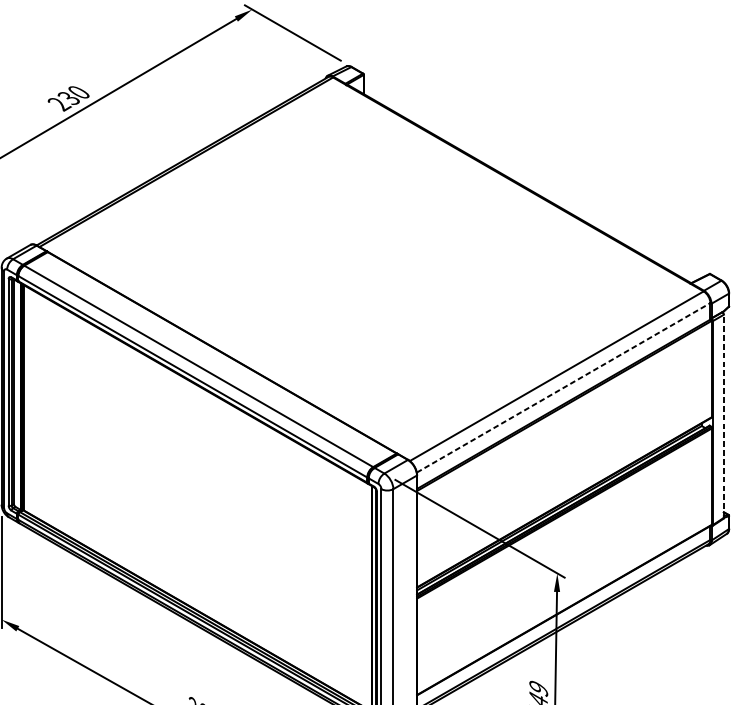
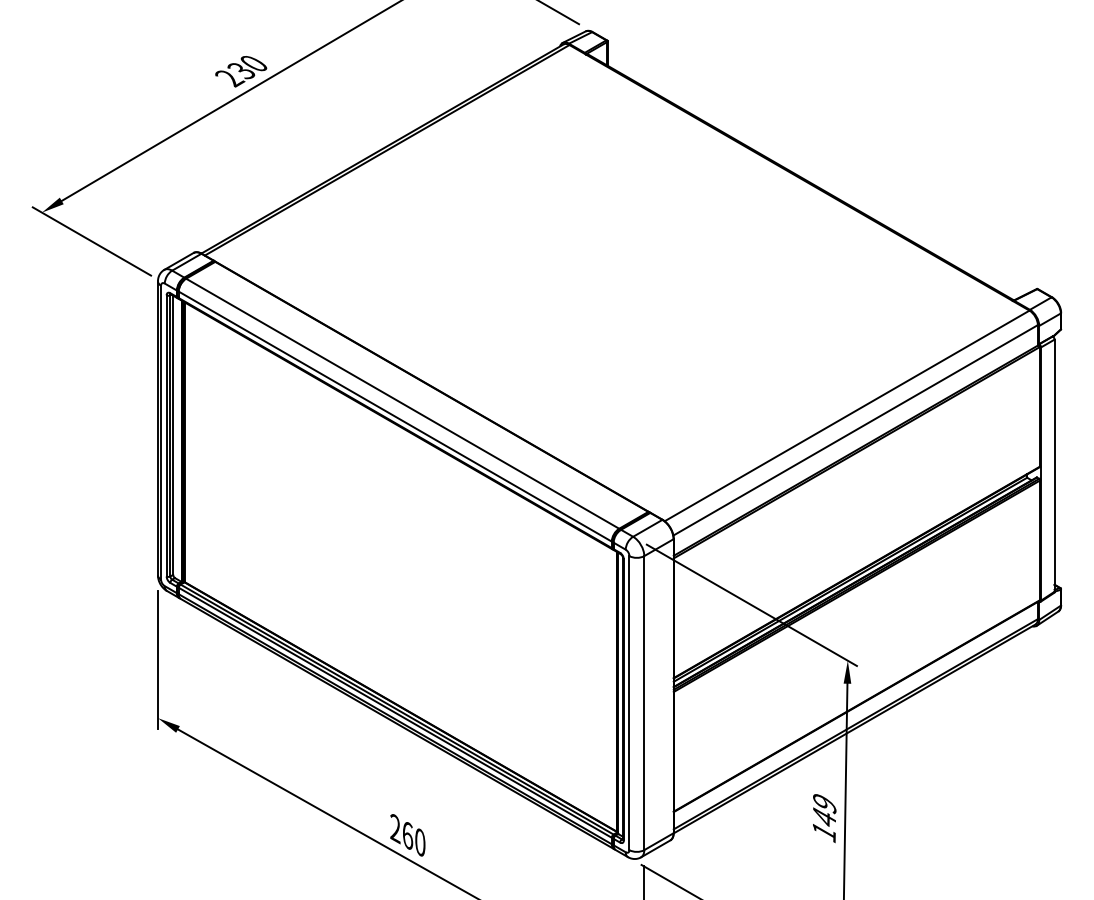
line: (564, 387) -> (856, 430), dashed -> solid
line: (723, 416) -> (1054, 465), dashed -> solid

